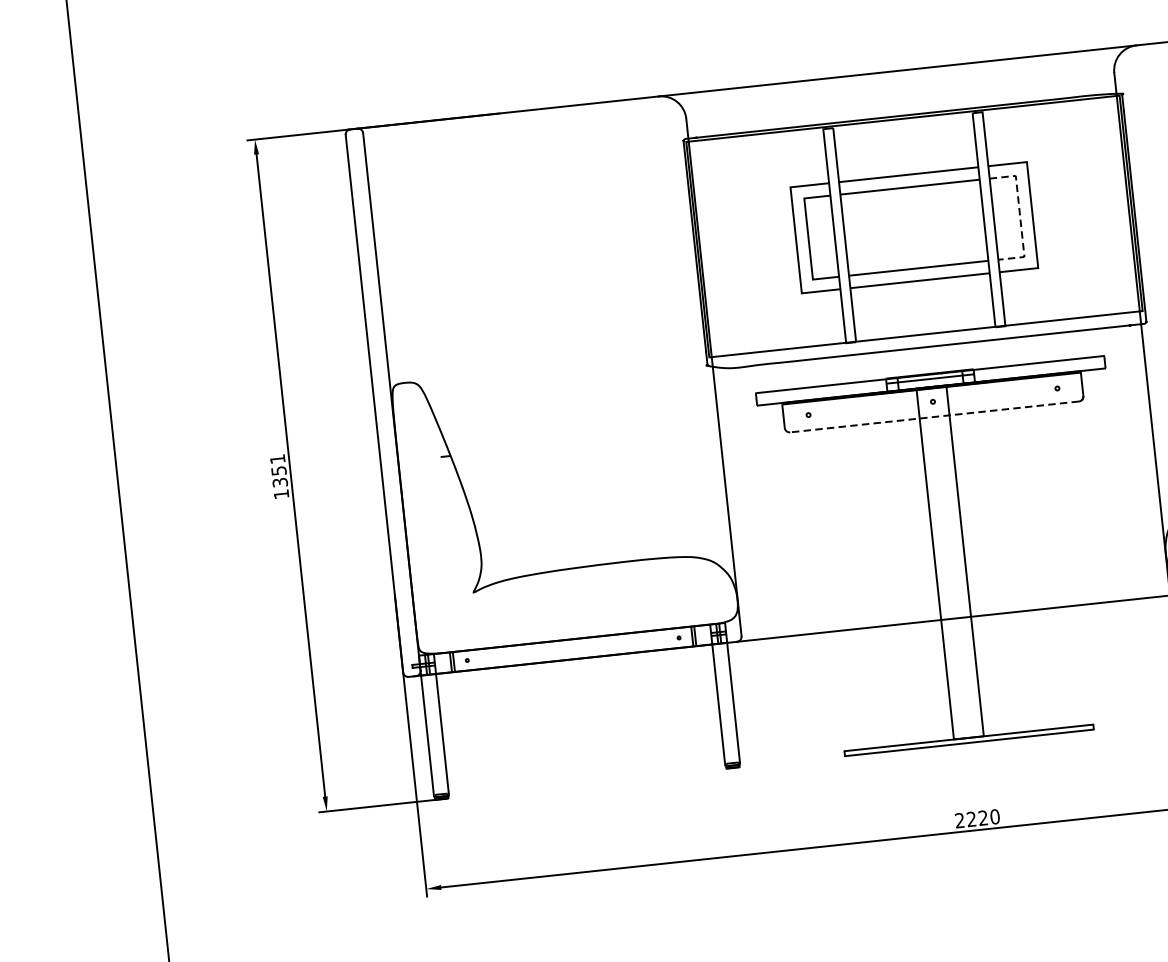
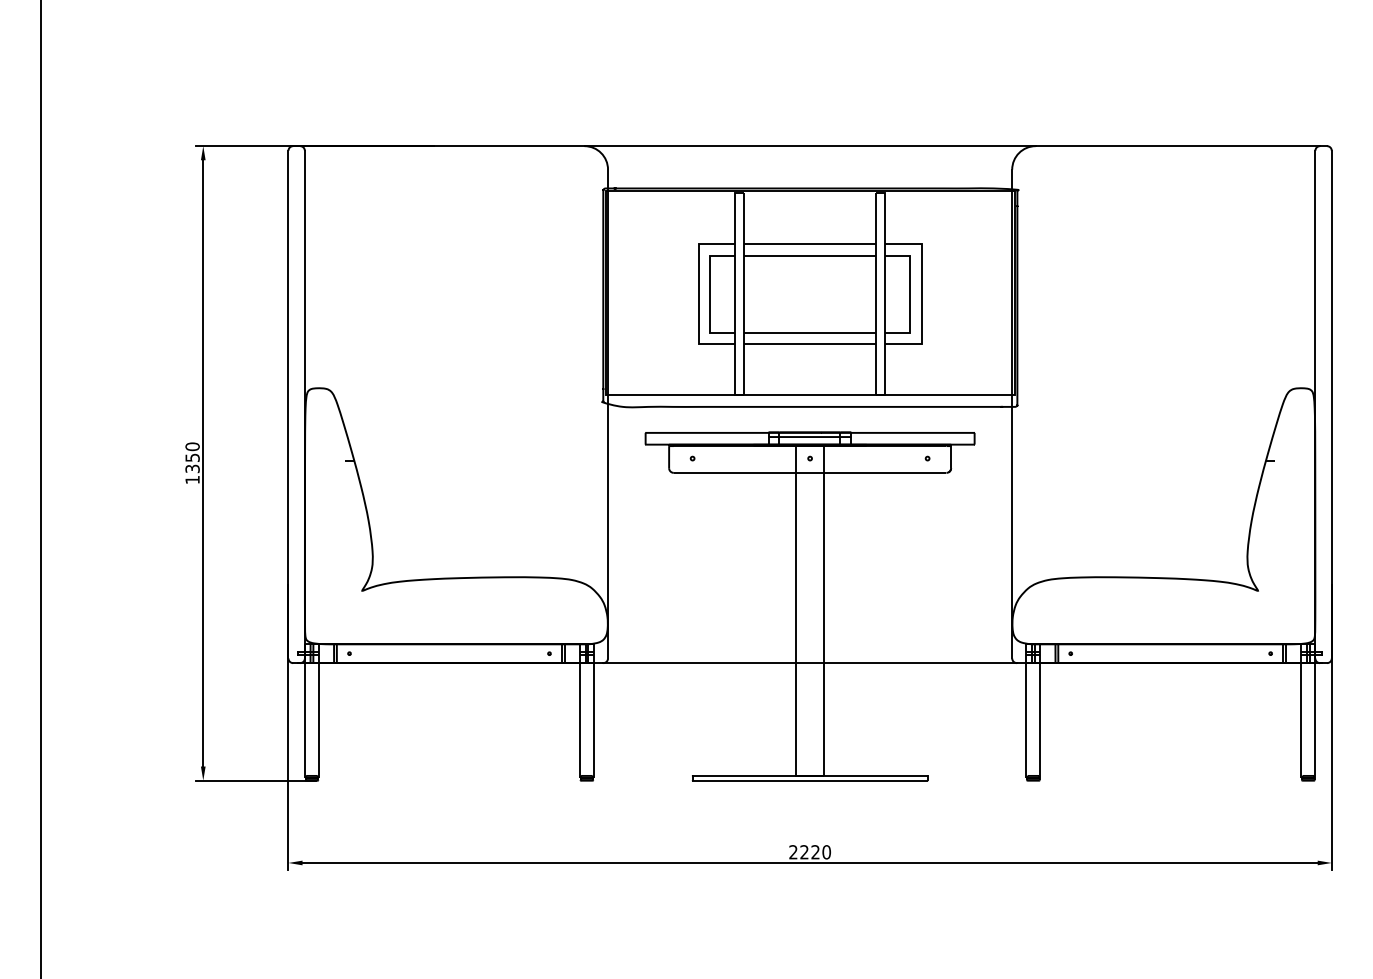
line: (1020, 216) -> (910, 294), dashed -> solid
line: (933, 416) -> (809, 472), dashed -> solid
text: (277, 458) -> (192, 446), 1351 -> 1350

